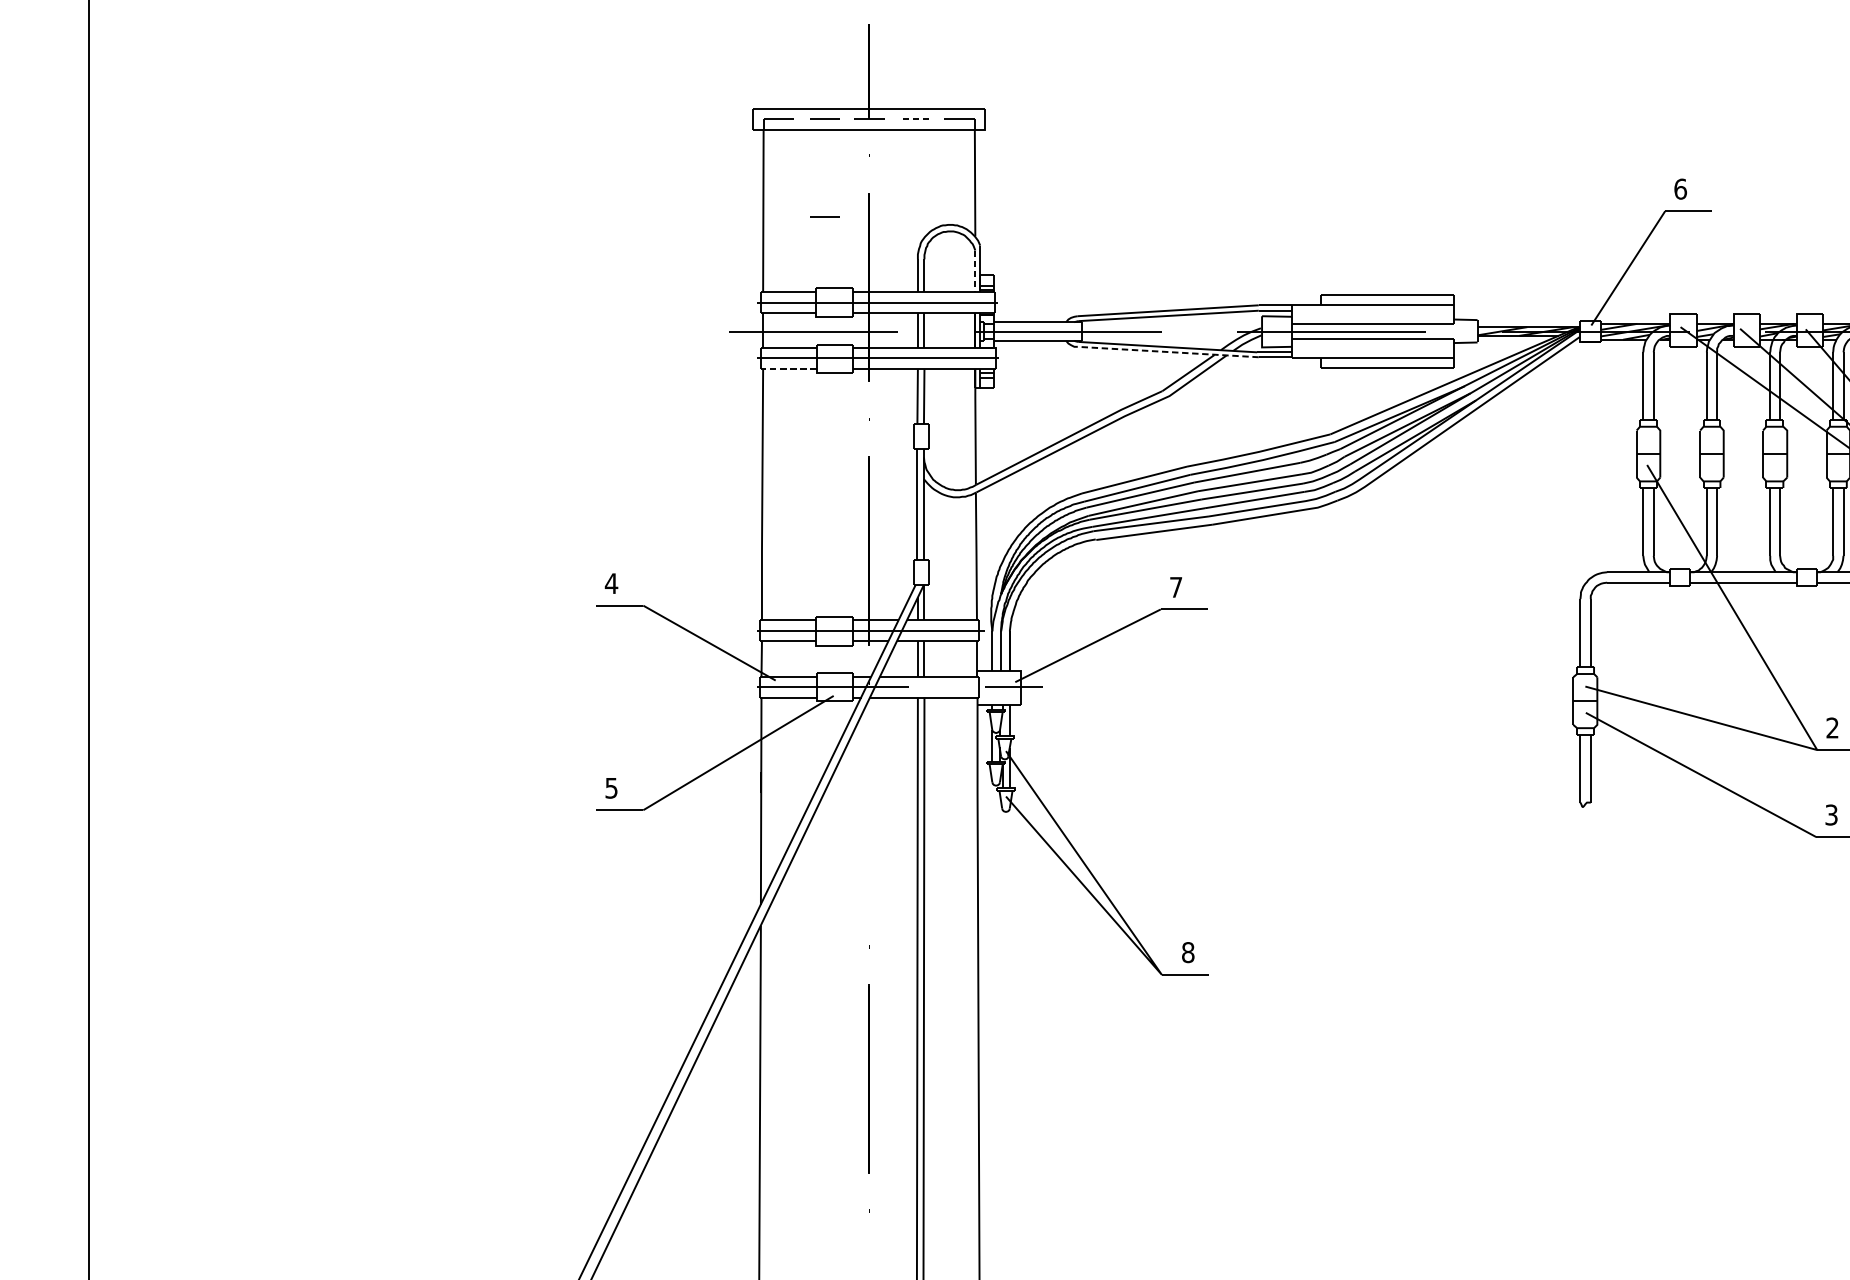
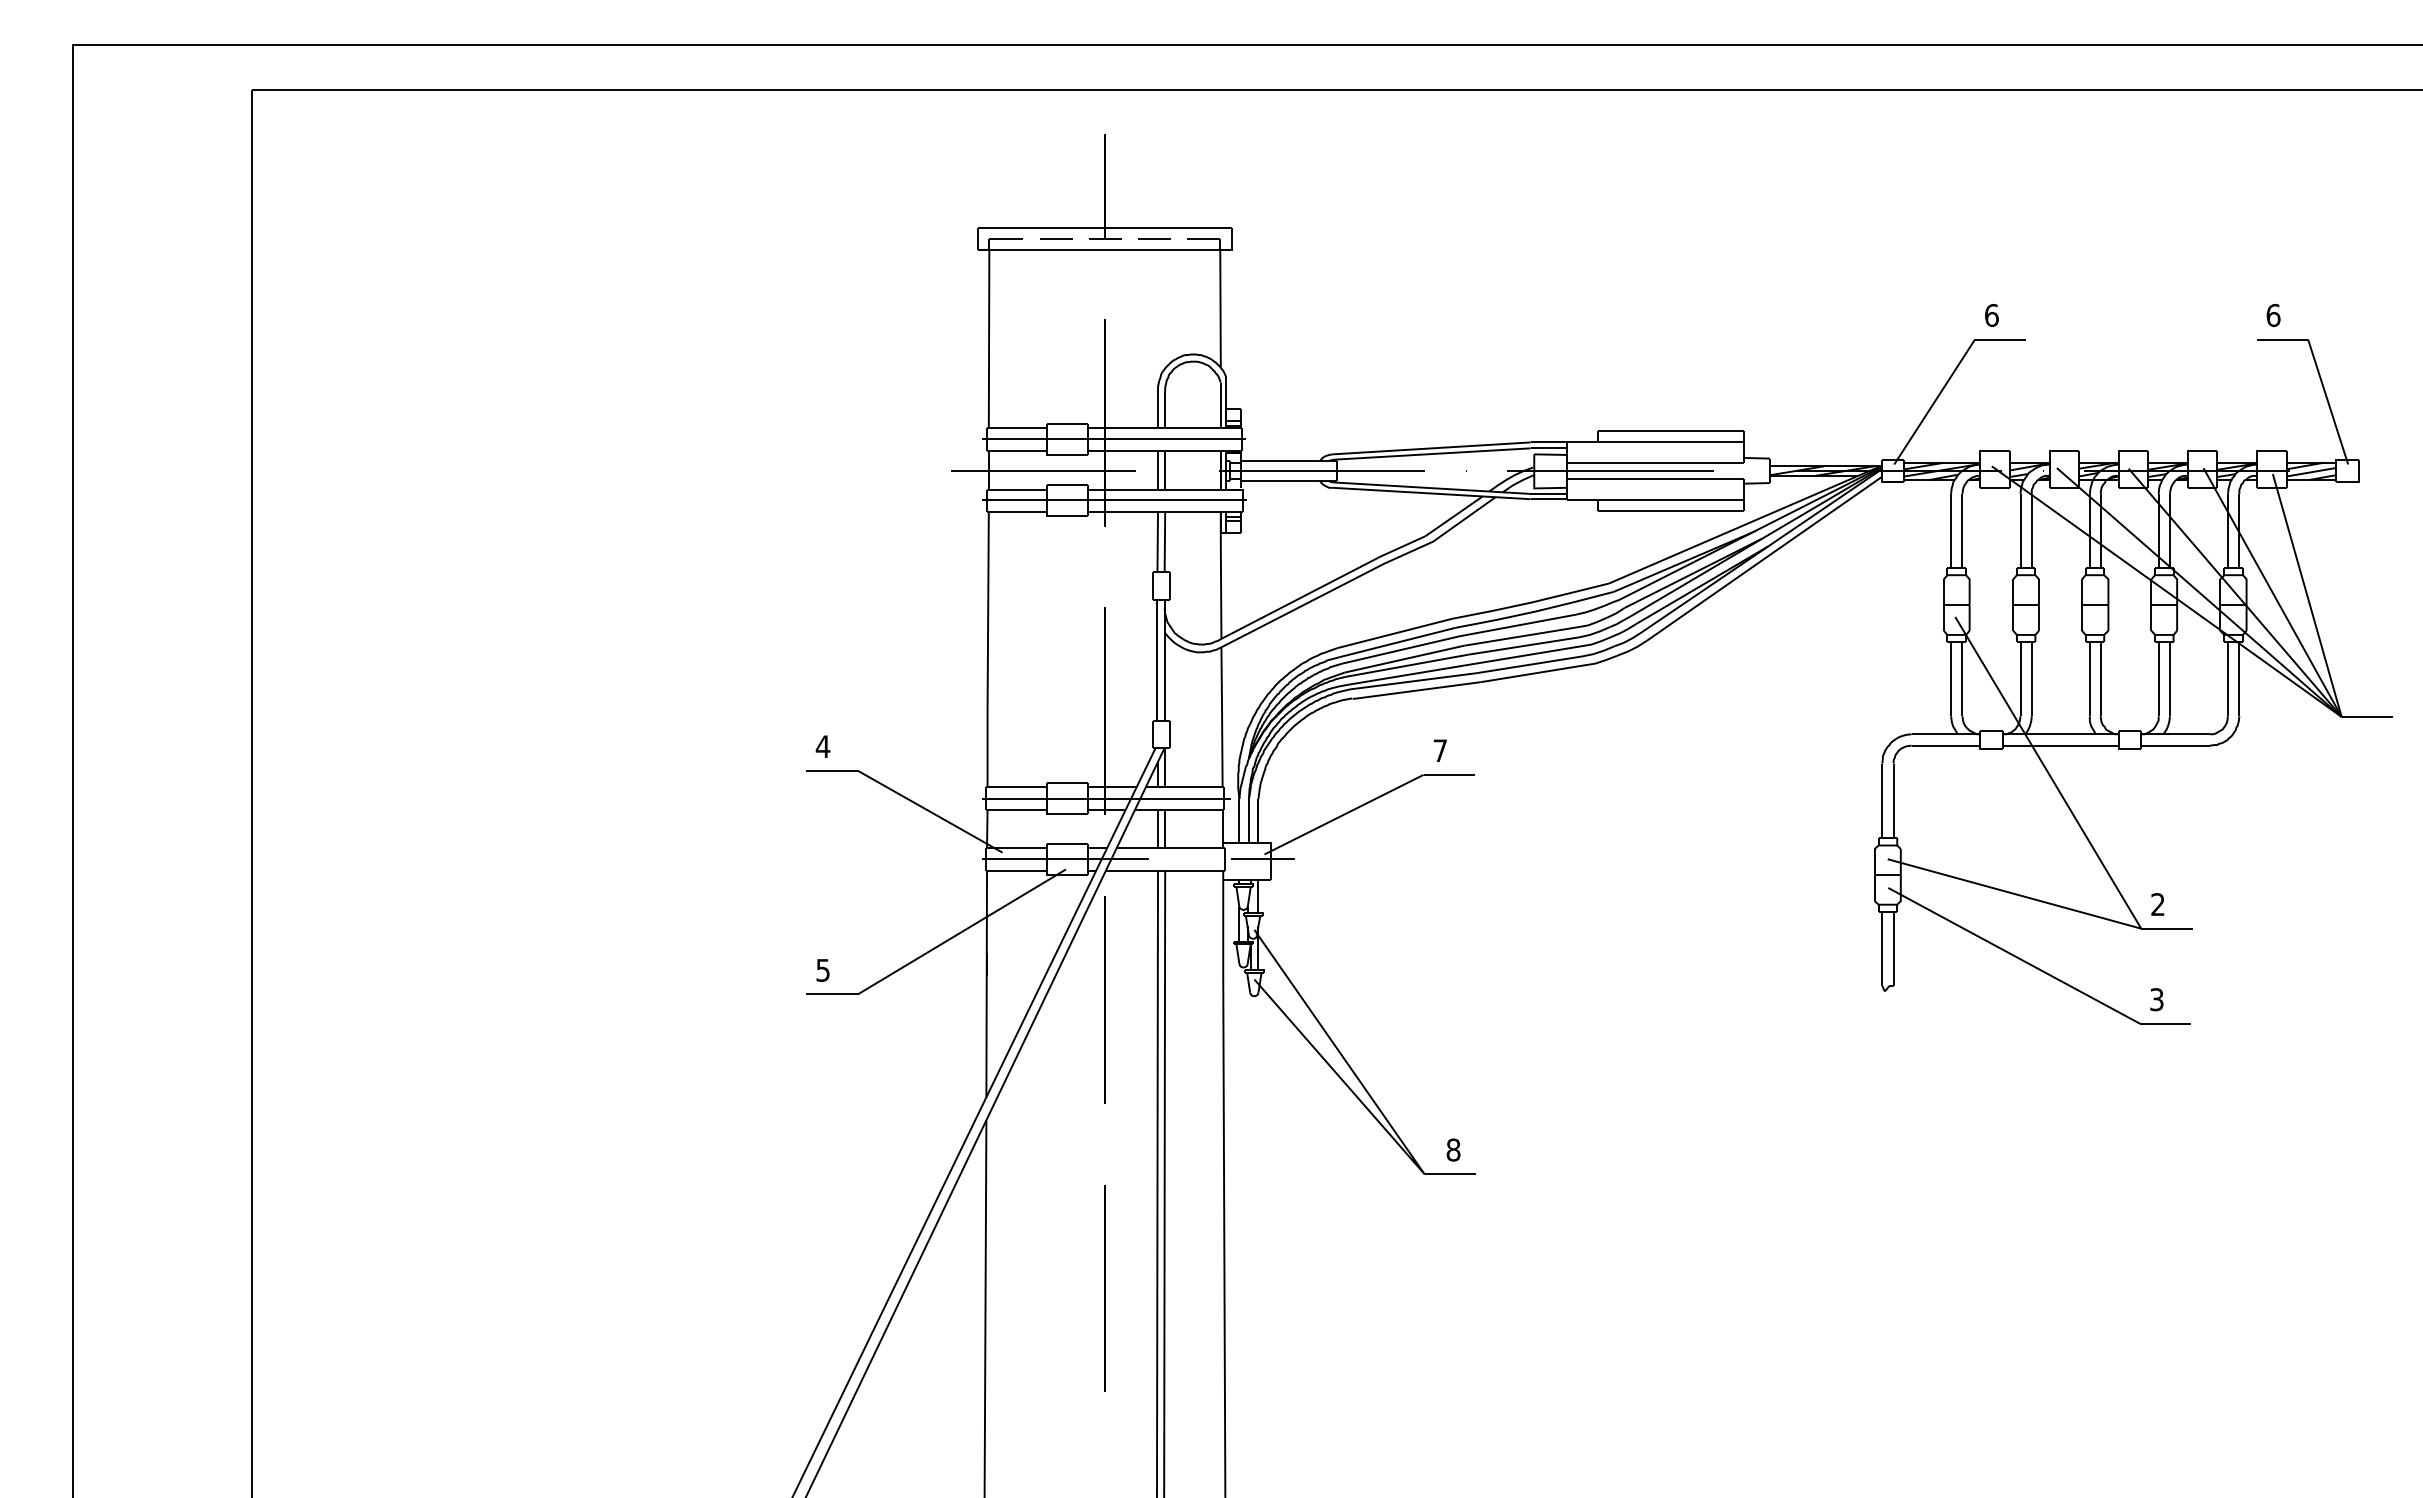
line: (913, 119) -> (1153, 239), dashed -> solid
line: (825, 216) -> (1056, 345), removed
line: (975, 271) -> (1220, 405), dashed -> solid
line: (1168, 352) -> (1431, 493), dashed -> solid
line: (788, 369) -> (1016, 512), dashed -> solid
line: (868, 814) -> (1104, 999), added

